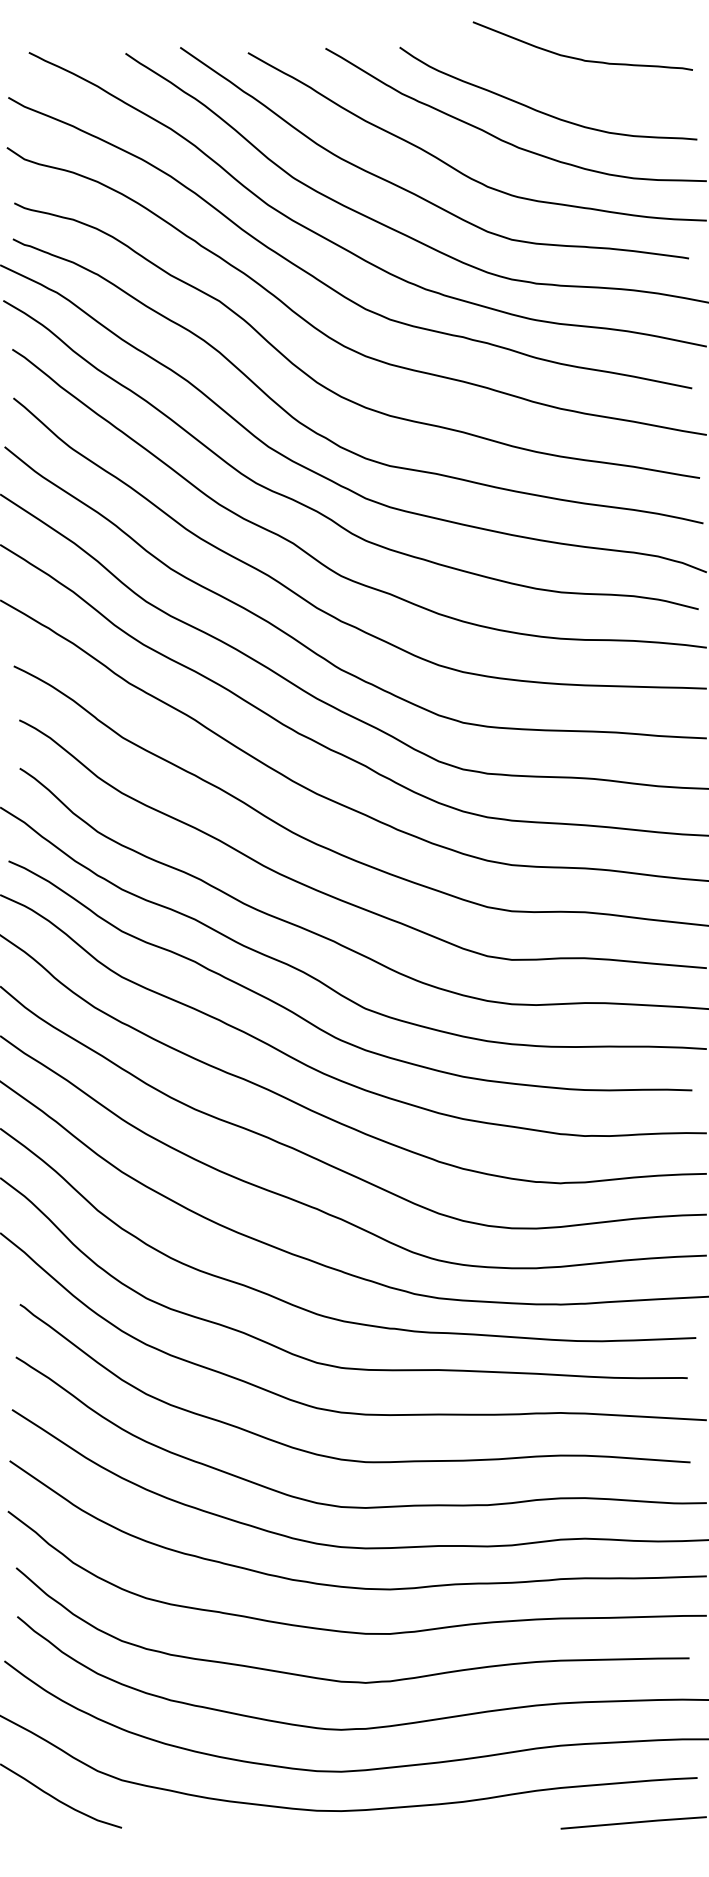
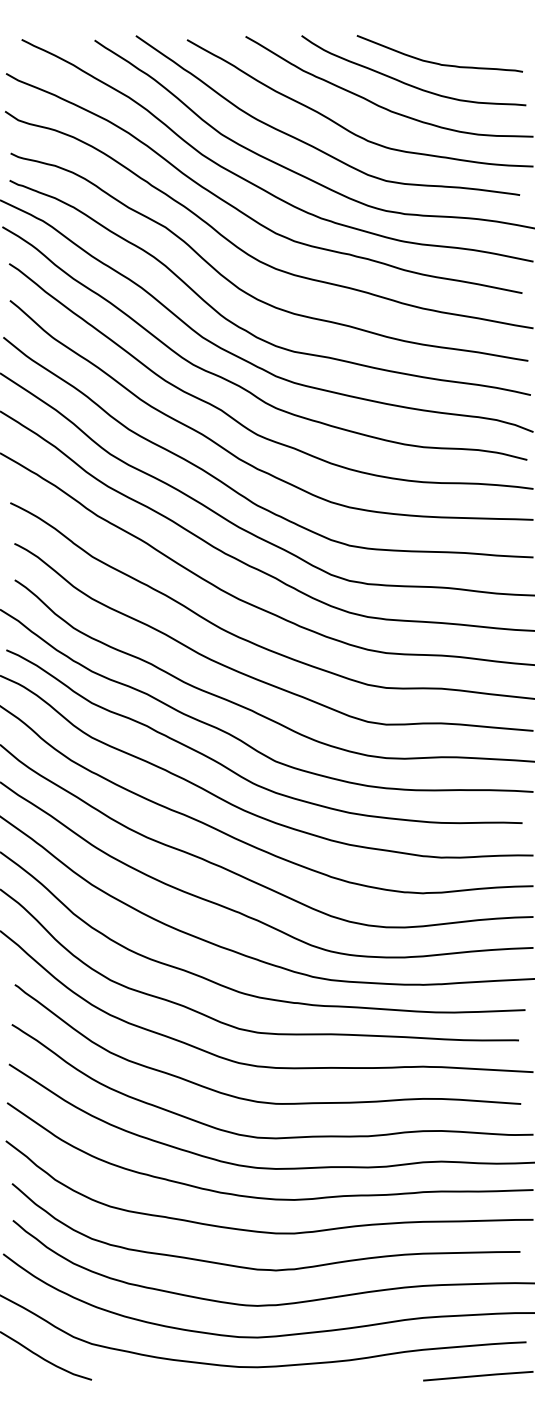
curve: (579, 57) -> (437, 62), moved

